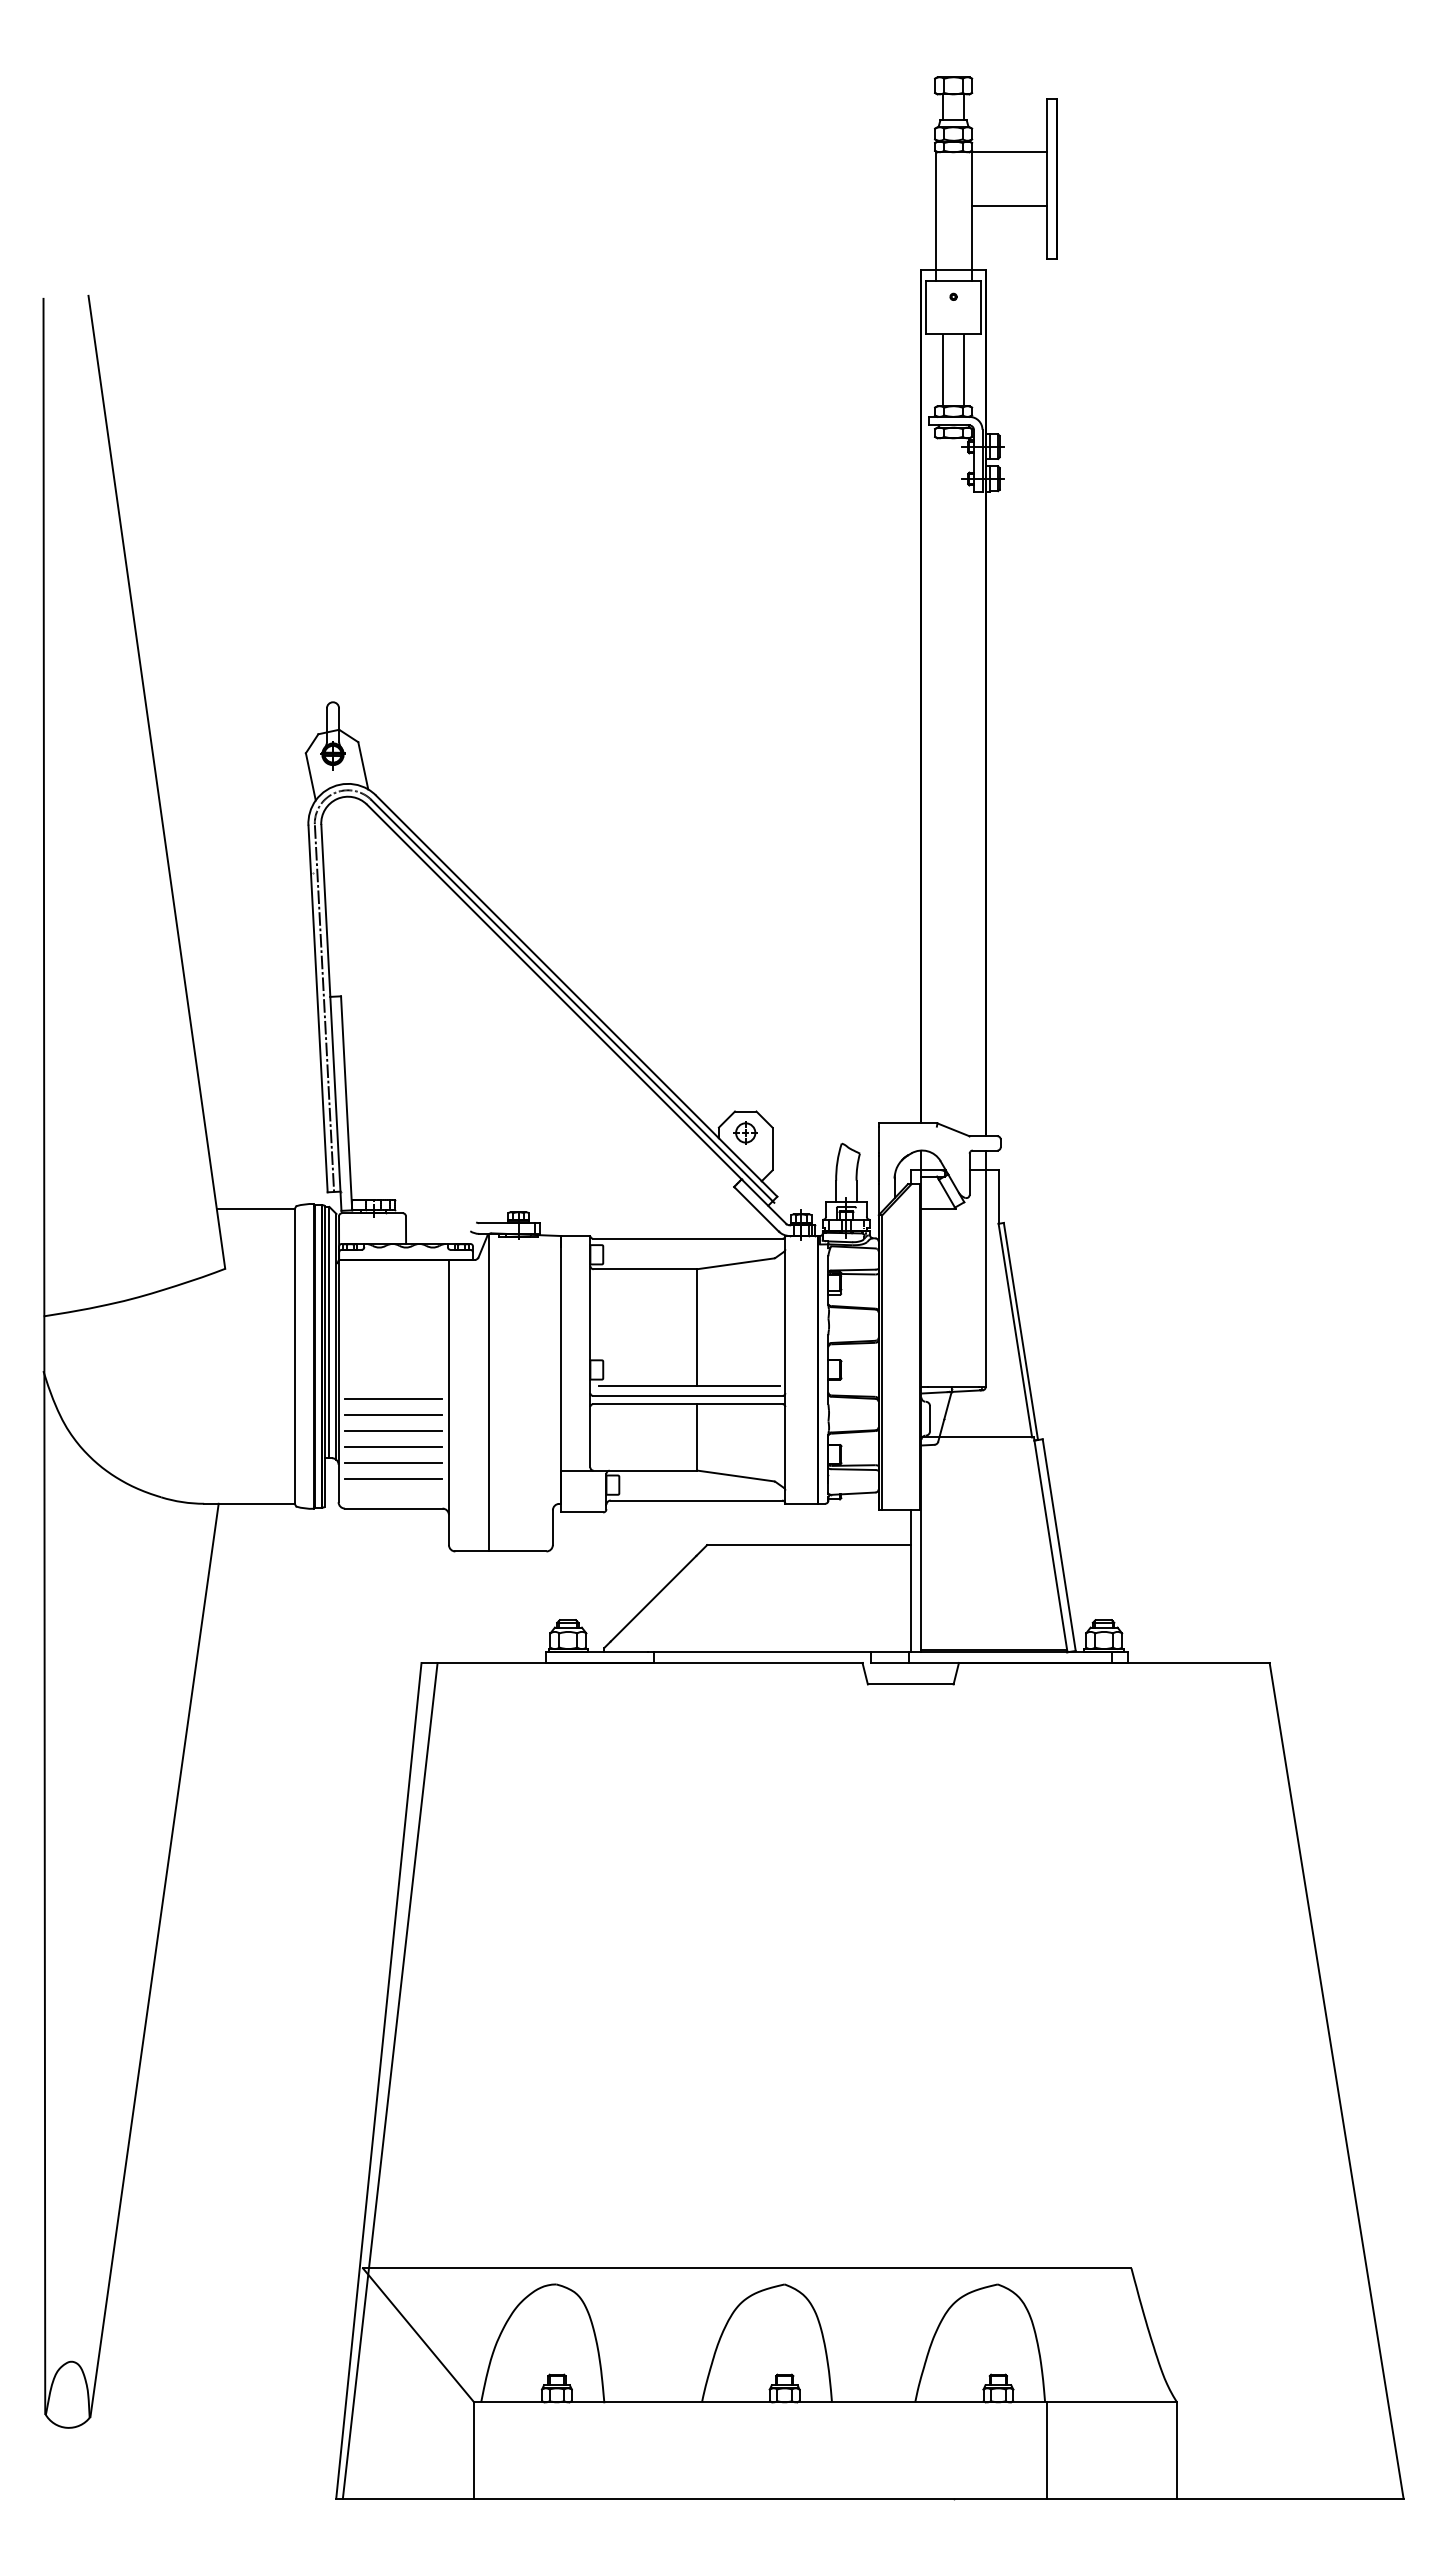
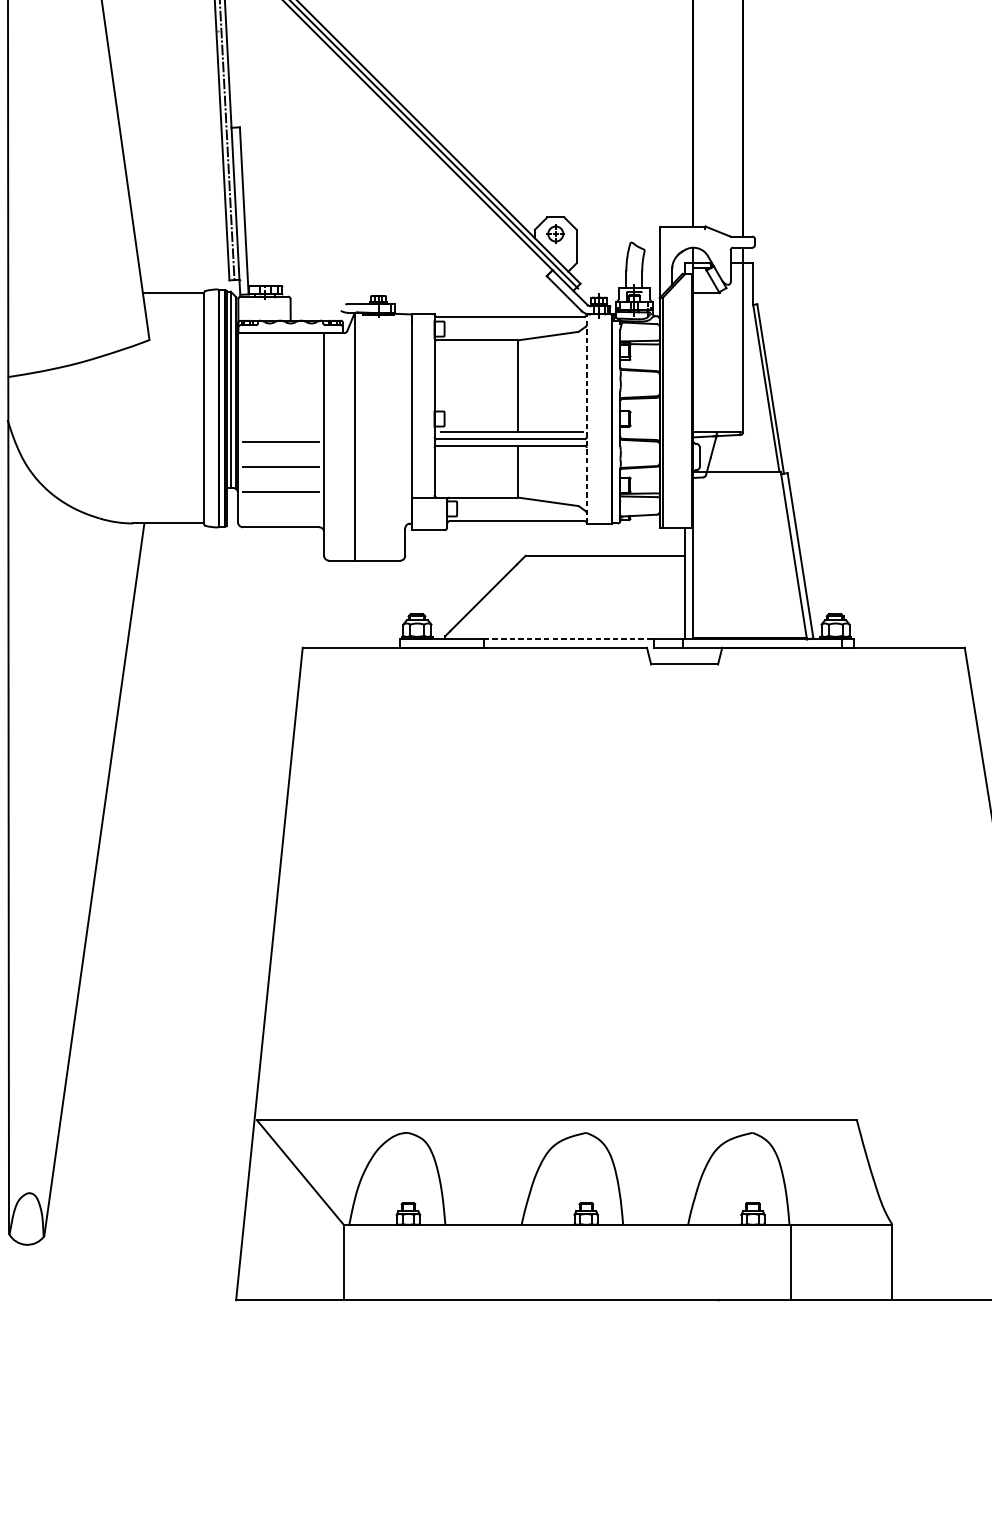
line: (785, 1369) -> (586, 418), solid -> dashed
line: (392, 1415) -> (280, 454), removed
line: (392, 1447) -> (280, 479), removed
line: (392, 1479) -> (280, 504), removed
line: (762, 1652) -> (568, 639), solid -> dashed
line: (389, 2080) -> (277, 973), removed

